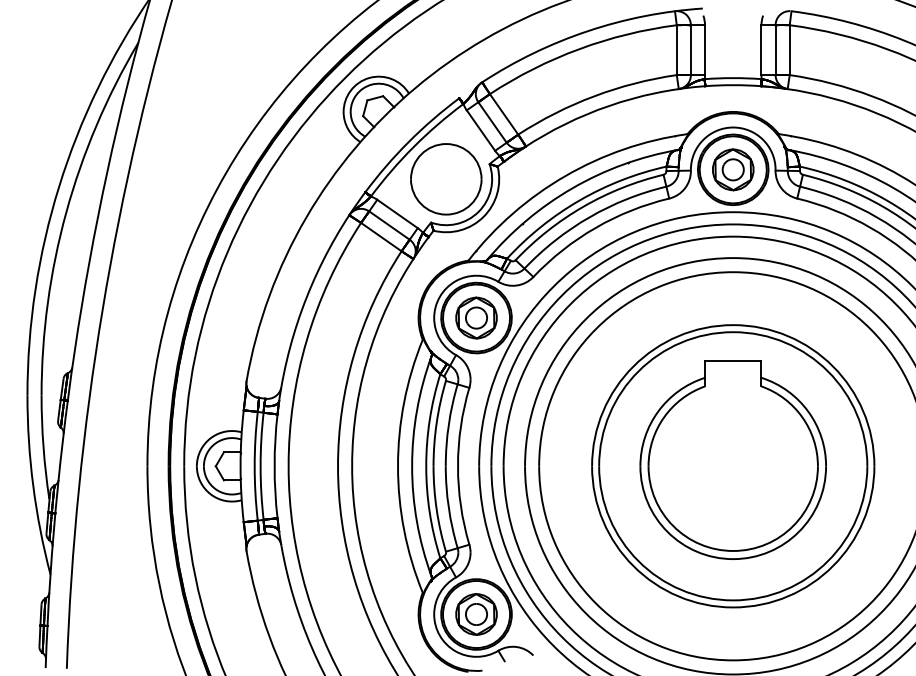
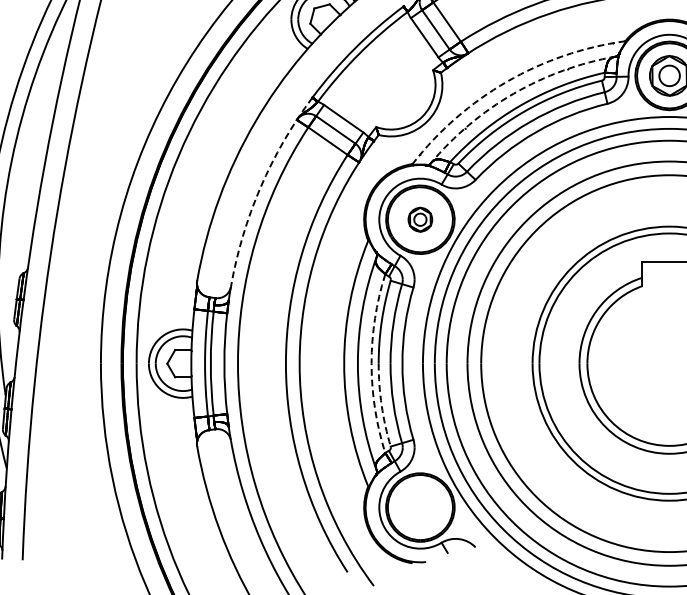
arc: (565, 175) -> (506, 81), solid -> dashed
part: (446, 179) -> (391, 85), removed
arc: (572, 188) -> (513, 94), solid -> dashed
arc: (311, 284) -> (260, 187), solid -> dashed
part: (476, 317) -> (420, 219), size x0.6
arc: (426, 466) -> (371, 363), solid -> dashed
arc: (436, 509) -> (381, 405), solid -> dashed
part: (476, 614) -> (420, 507), removed

